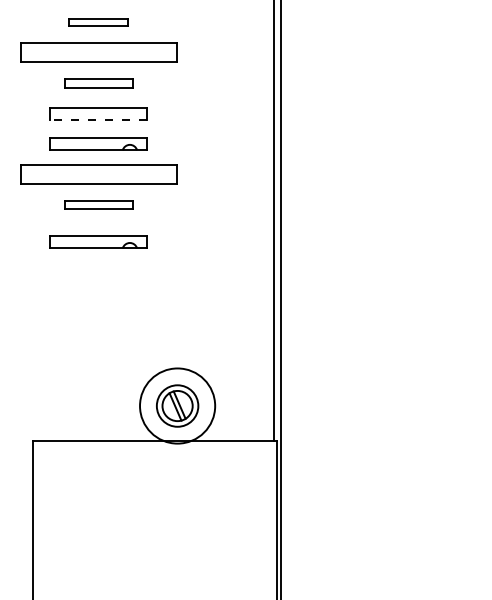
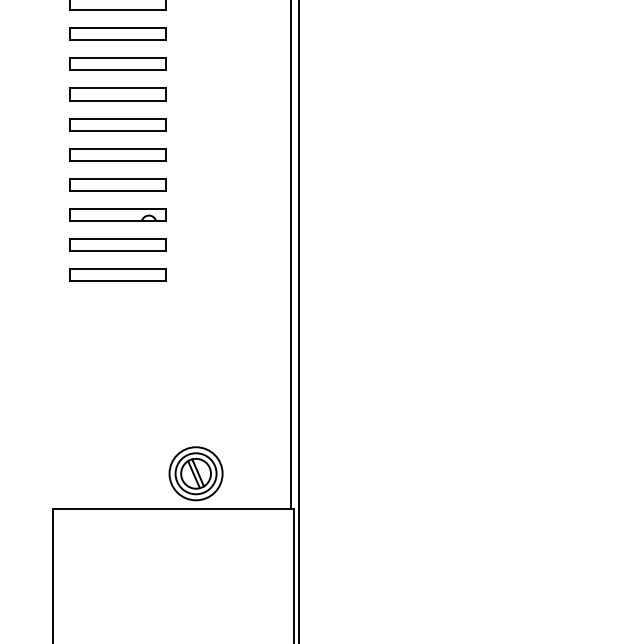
part: (98, 22) -> (117, 94), size x1.67
part: (98, 52) -> (117, 124), size x0.62
part: (98, 83) -> (117, 154), size x1.43
line: (98, 119) -> (117, 190), dashed -> solid
part: (98, 174) -> (117, 244), size x0.62
part: (98, 204) -> (117, 274), size x1.43
part: (98, 241) -> (117, 311), removed
circle: (177, 405) -> (195, 473), size x0.71

